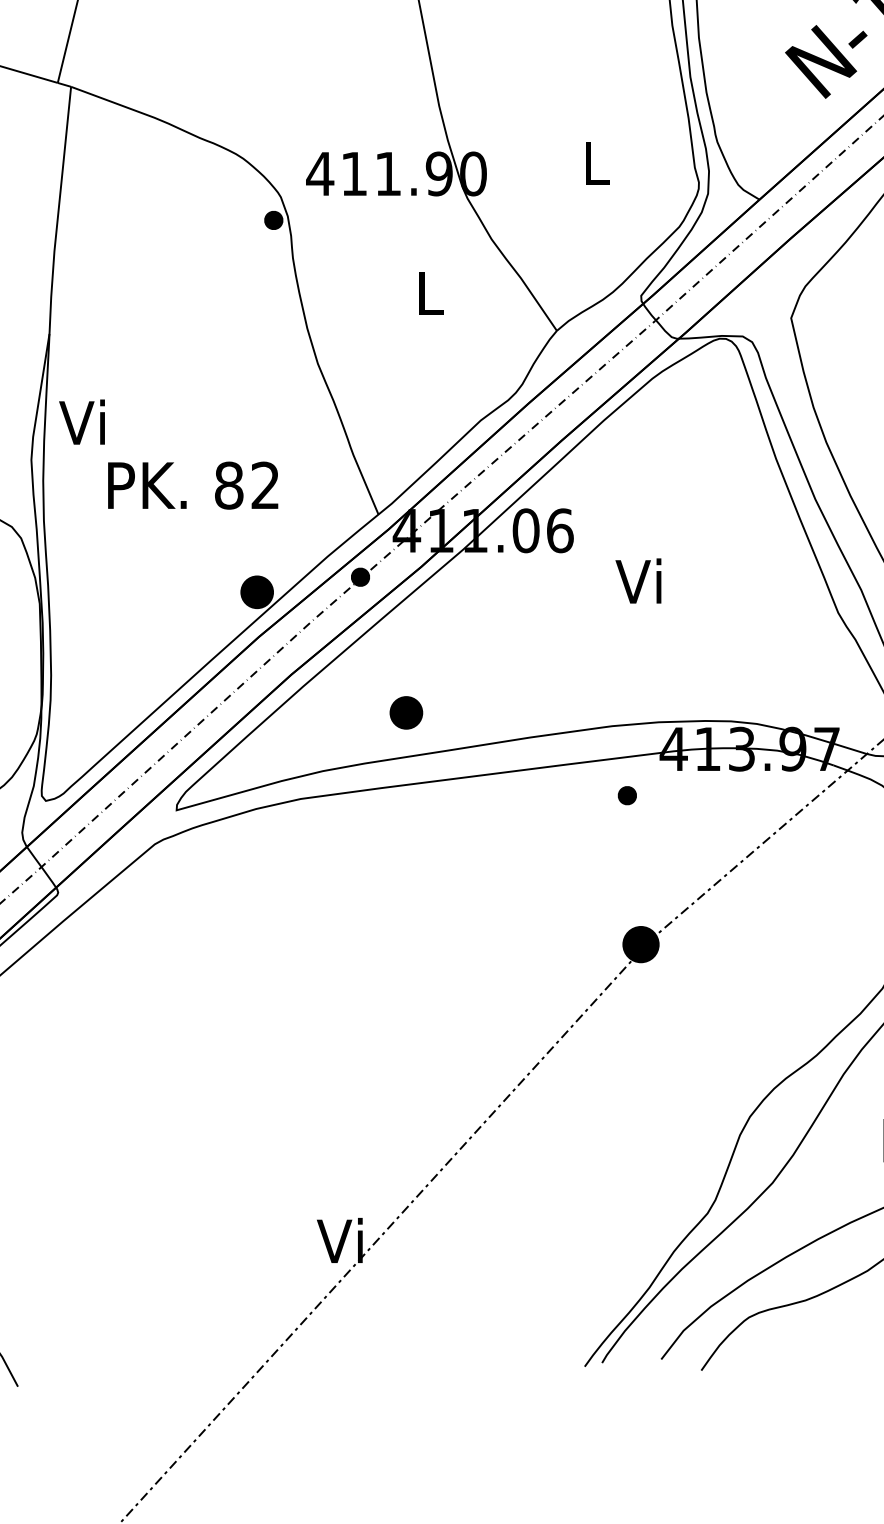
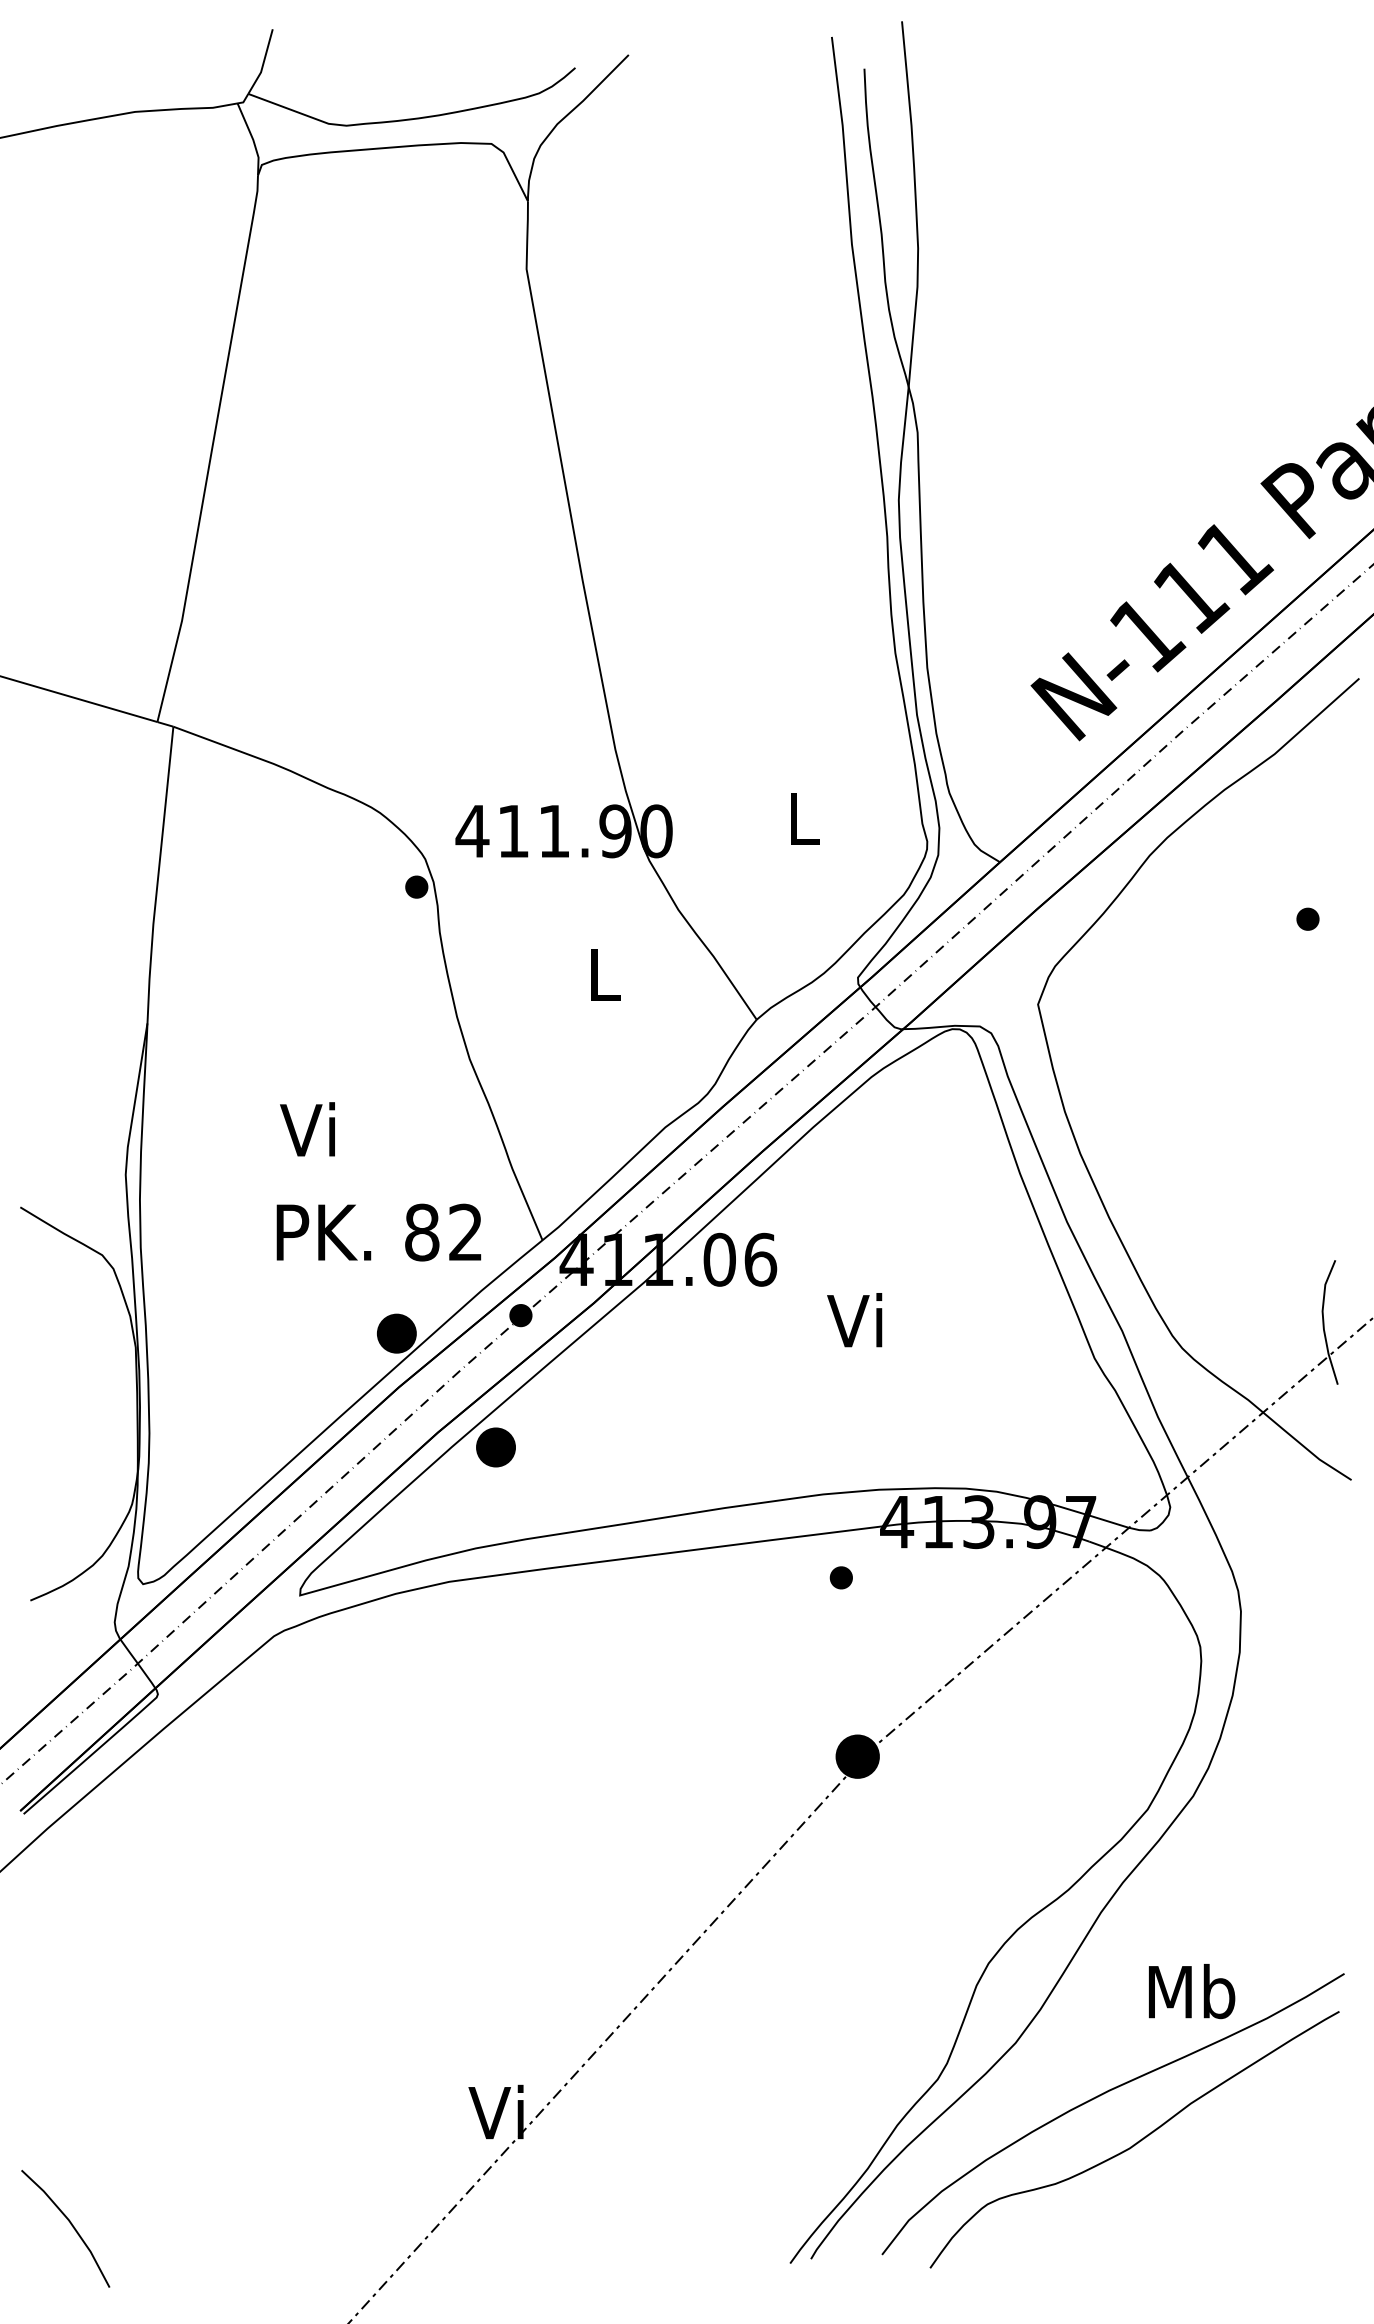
text: (82, 422) -> (307, 1129), moved
text: (192, 485) -> (378, 1232), moved
part: (405, 712) -> (495, 1447), moved

